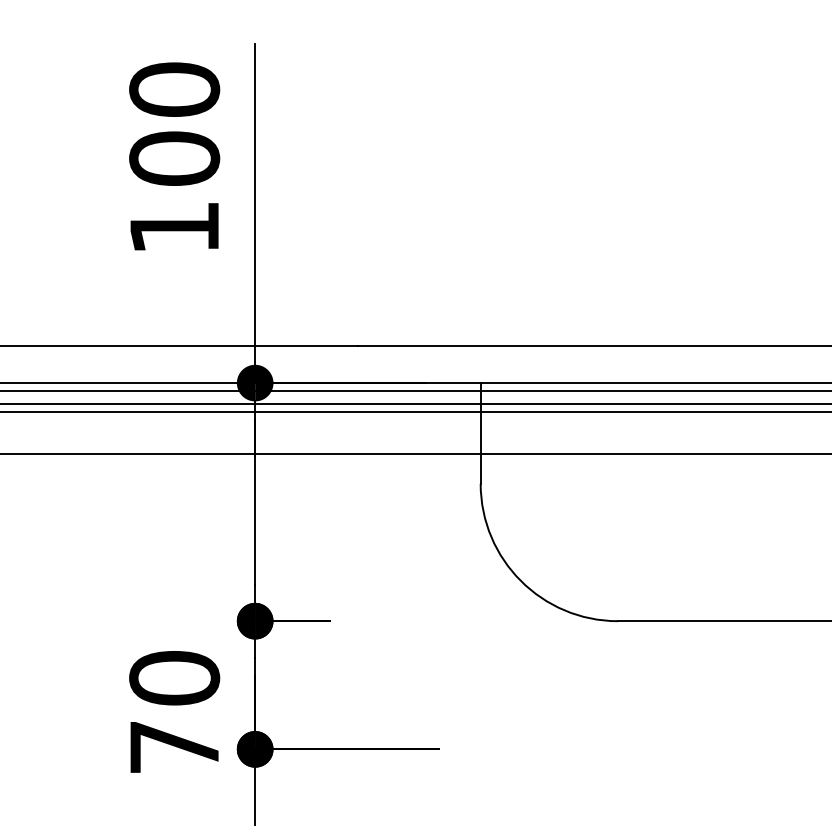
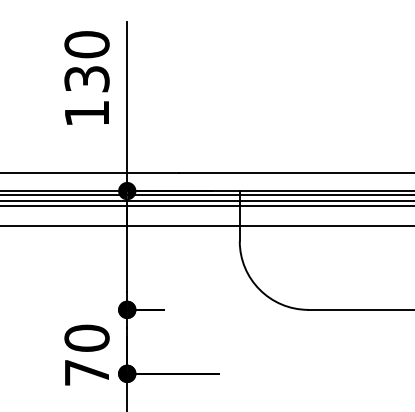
text: (173, 157) -> (86, 78), 100 -> 130

